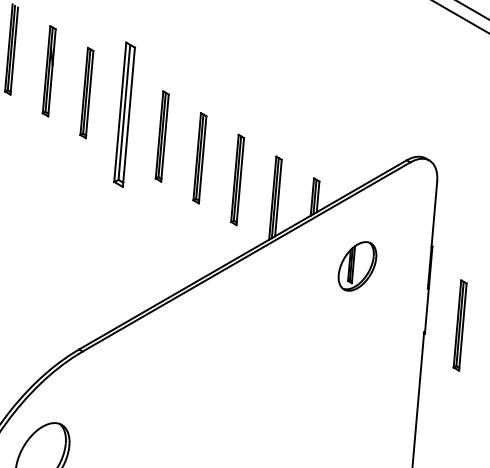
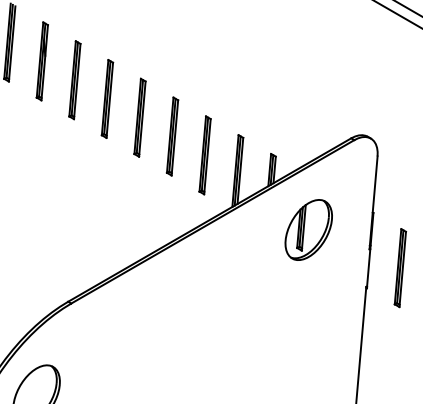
part: (124, 114) -> (107, 98), size x0.62
part: (357, 265) -> (308, 229), size x1.43
part: (460, 326) -> (400, 268), moved

